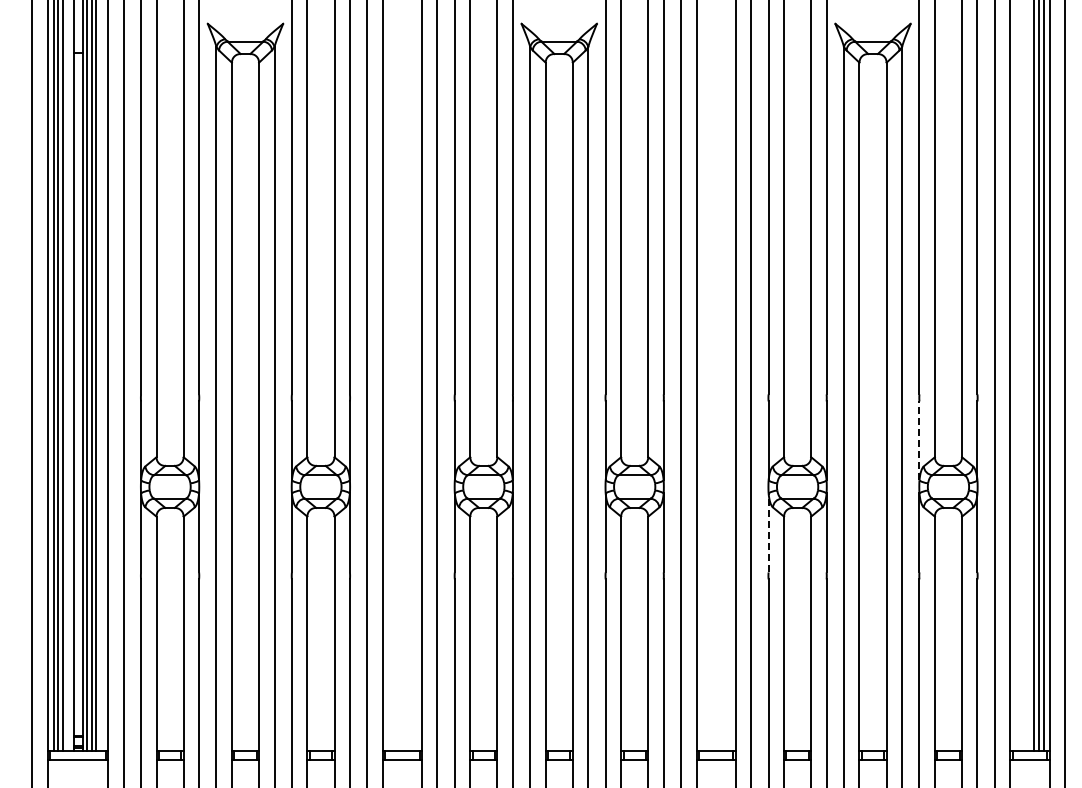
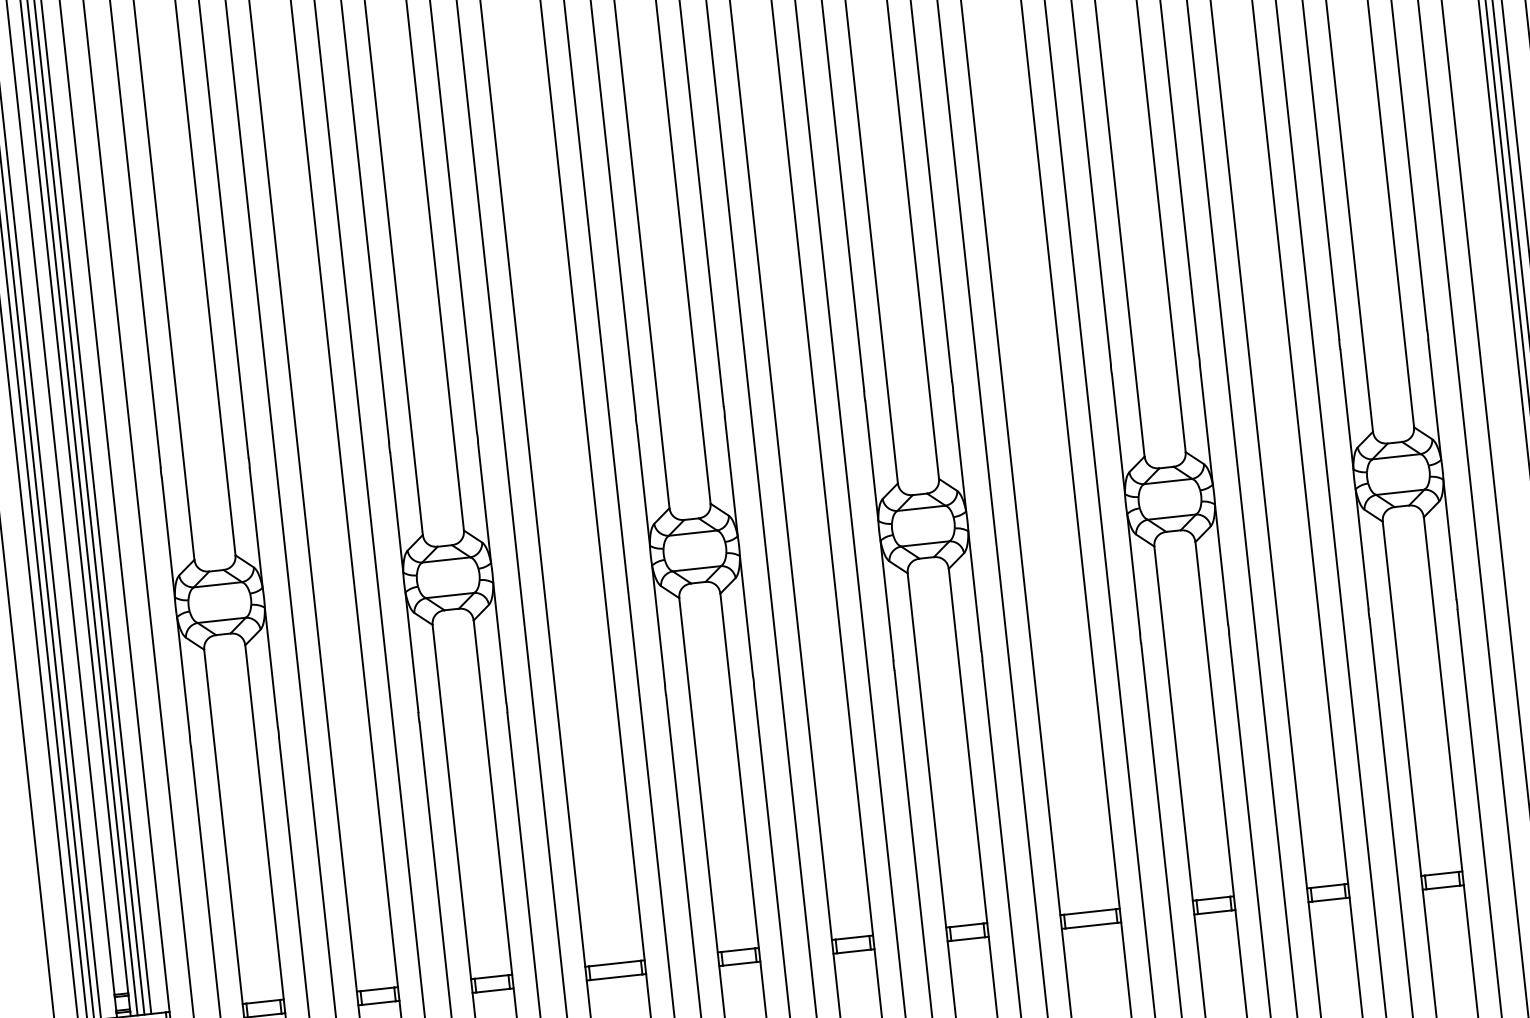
line: (919, 440) -> (1346, 408), dashed -> solid
line: (768, 532) -> (1133, 573), dashed -> solid

